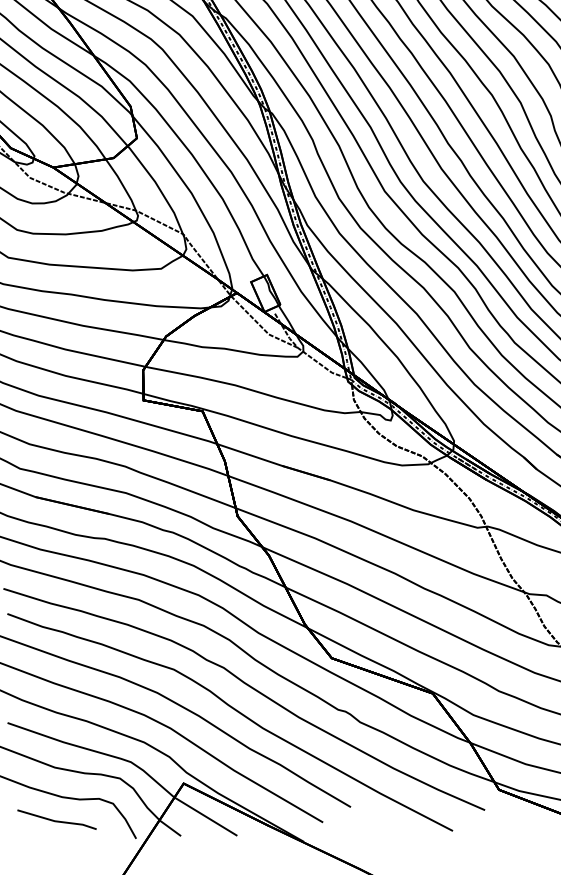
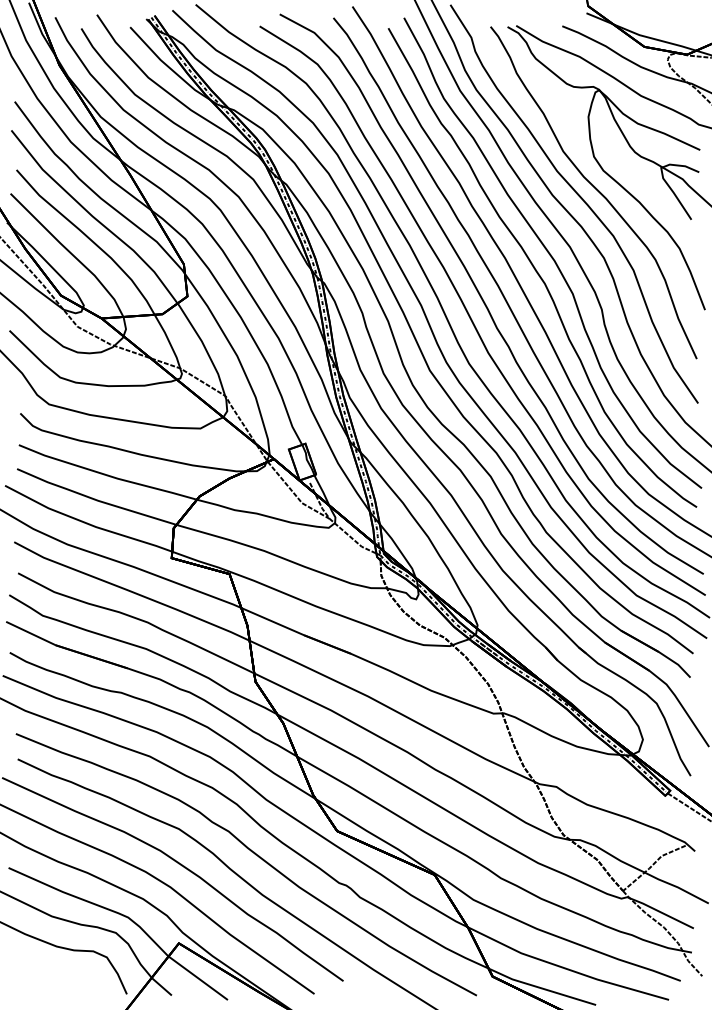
line: (56, 820) -> (49, 969), removed

